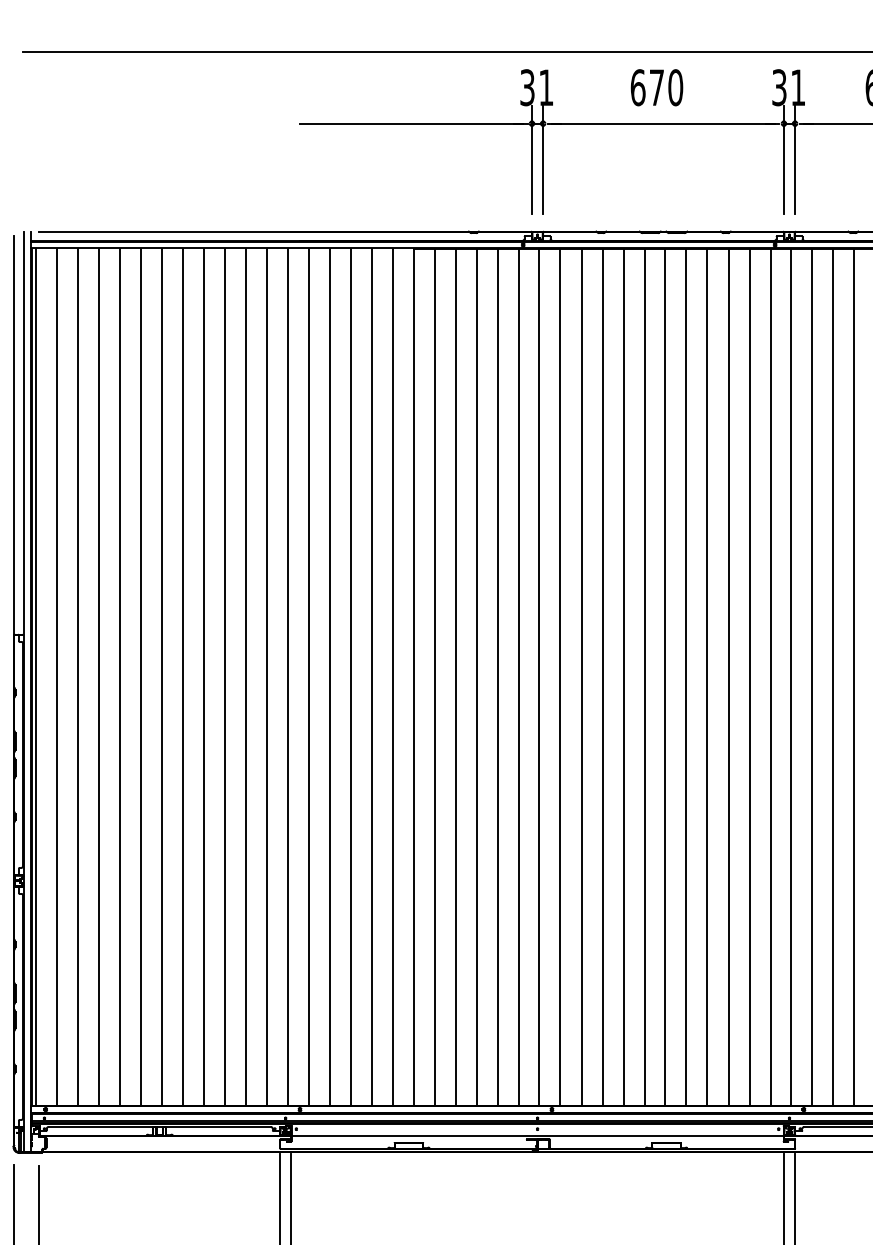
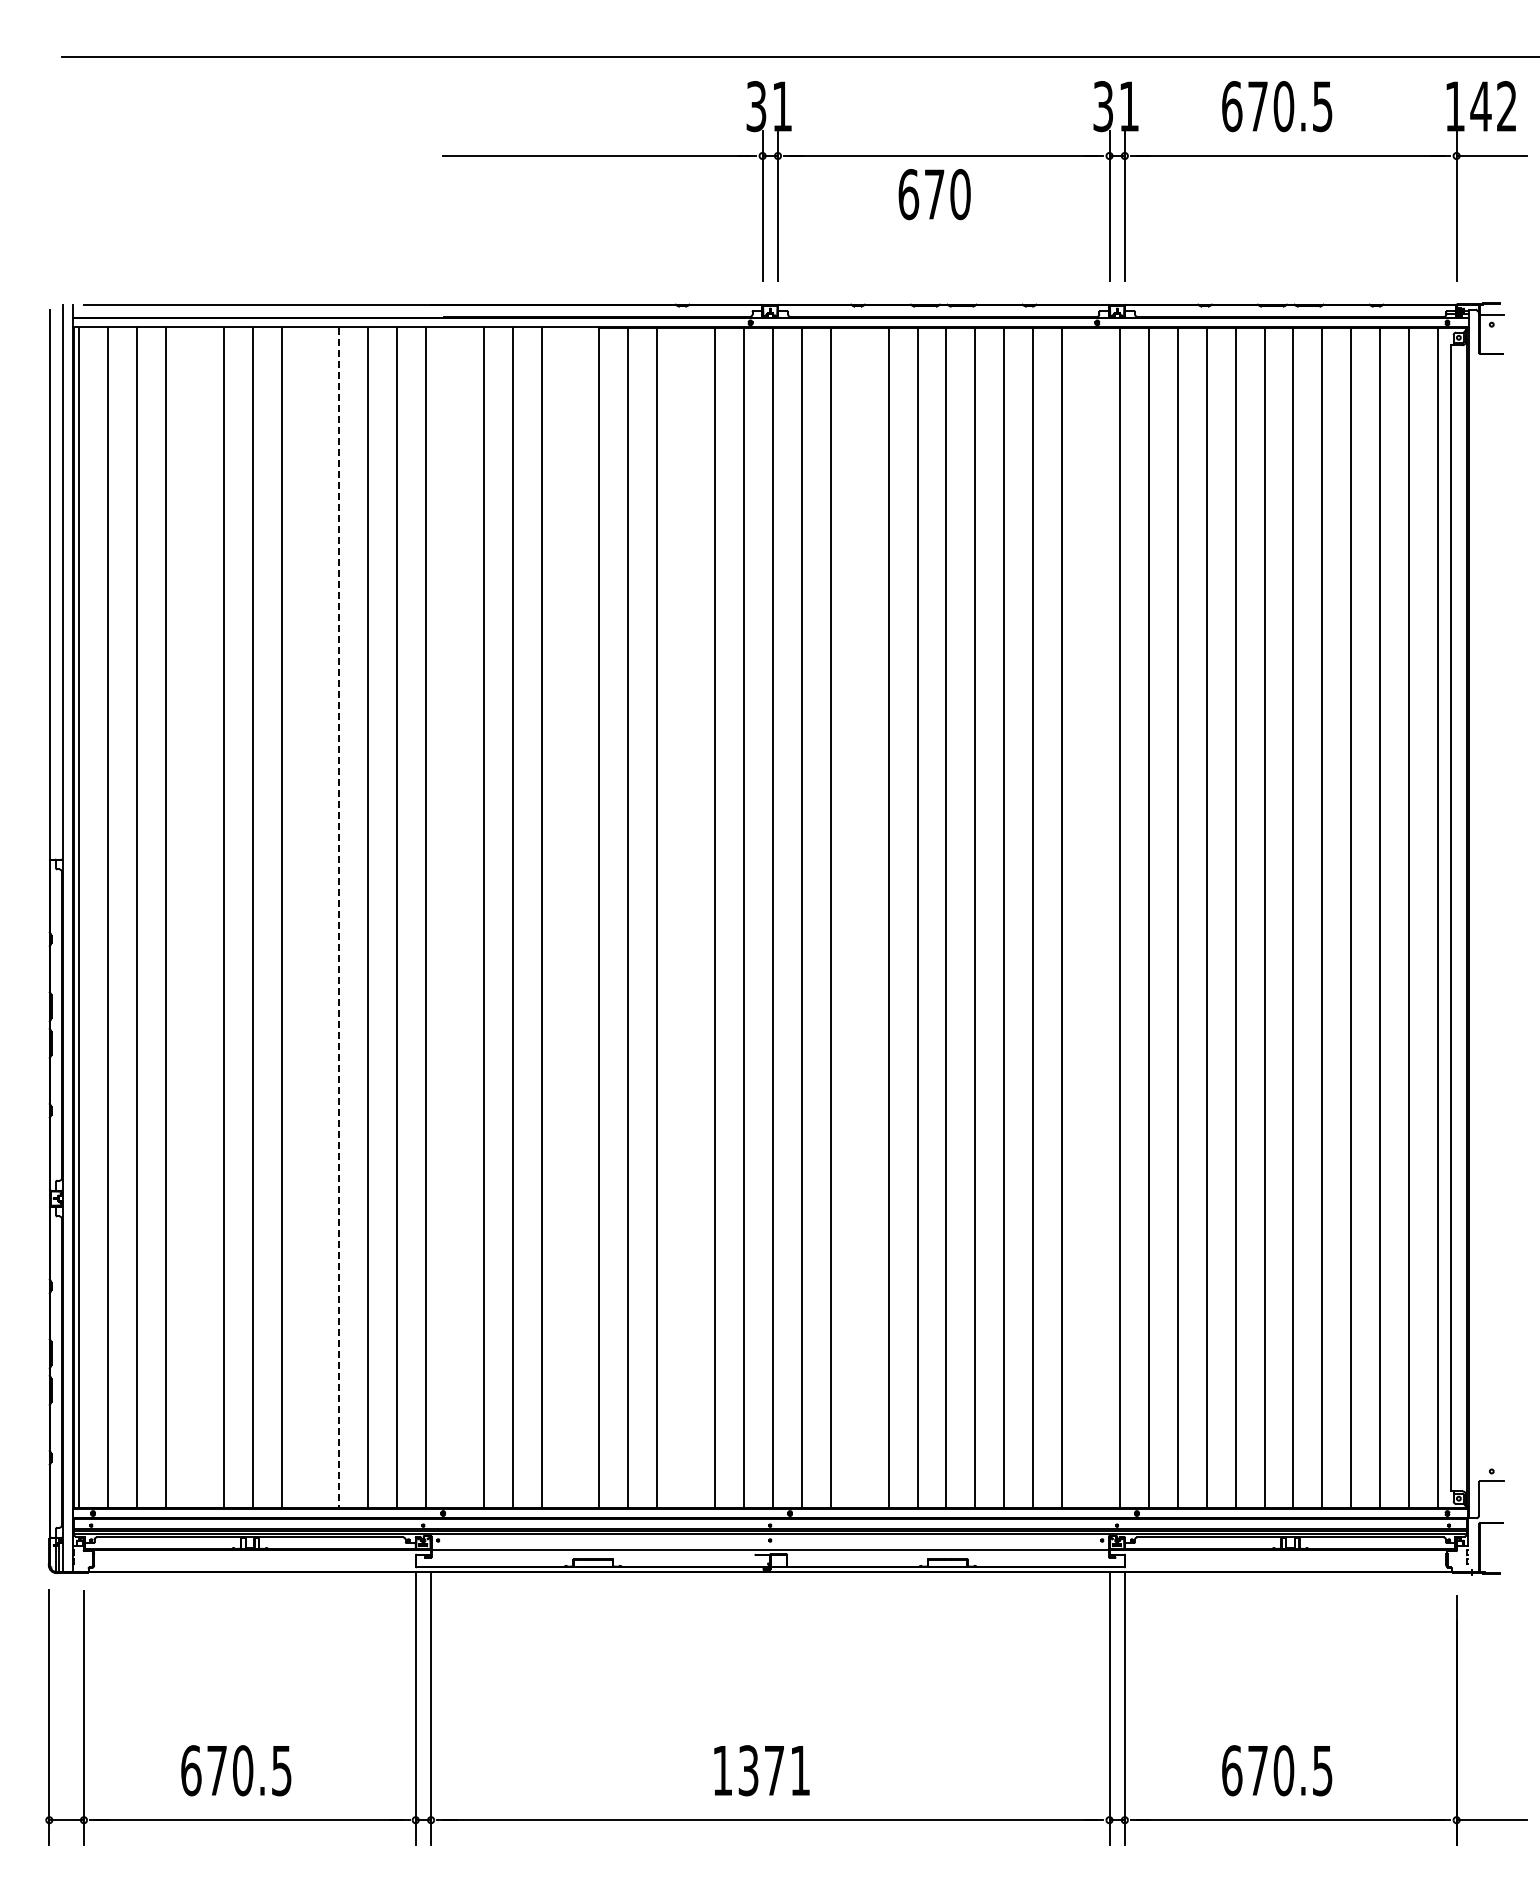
text: (656, 87) -> (934, 194), moved
line: (119, 677) -> (194, 918), removed
line: (203, 677) -> (310, 918), removed
line: (224, 677) -> (339, 918), solid -> dashed
line: (308, 677) -> (454, 918), removed
line: (392, 677) -> (570, 918), removed
line: (476, 677) -> (686, 918), removed
line: (602, 677) -> (859, 918), removed
line: (770, 677) -> (1091, 918), removed

